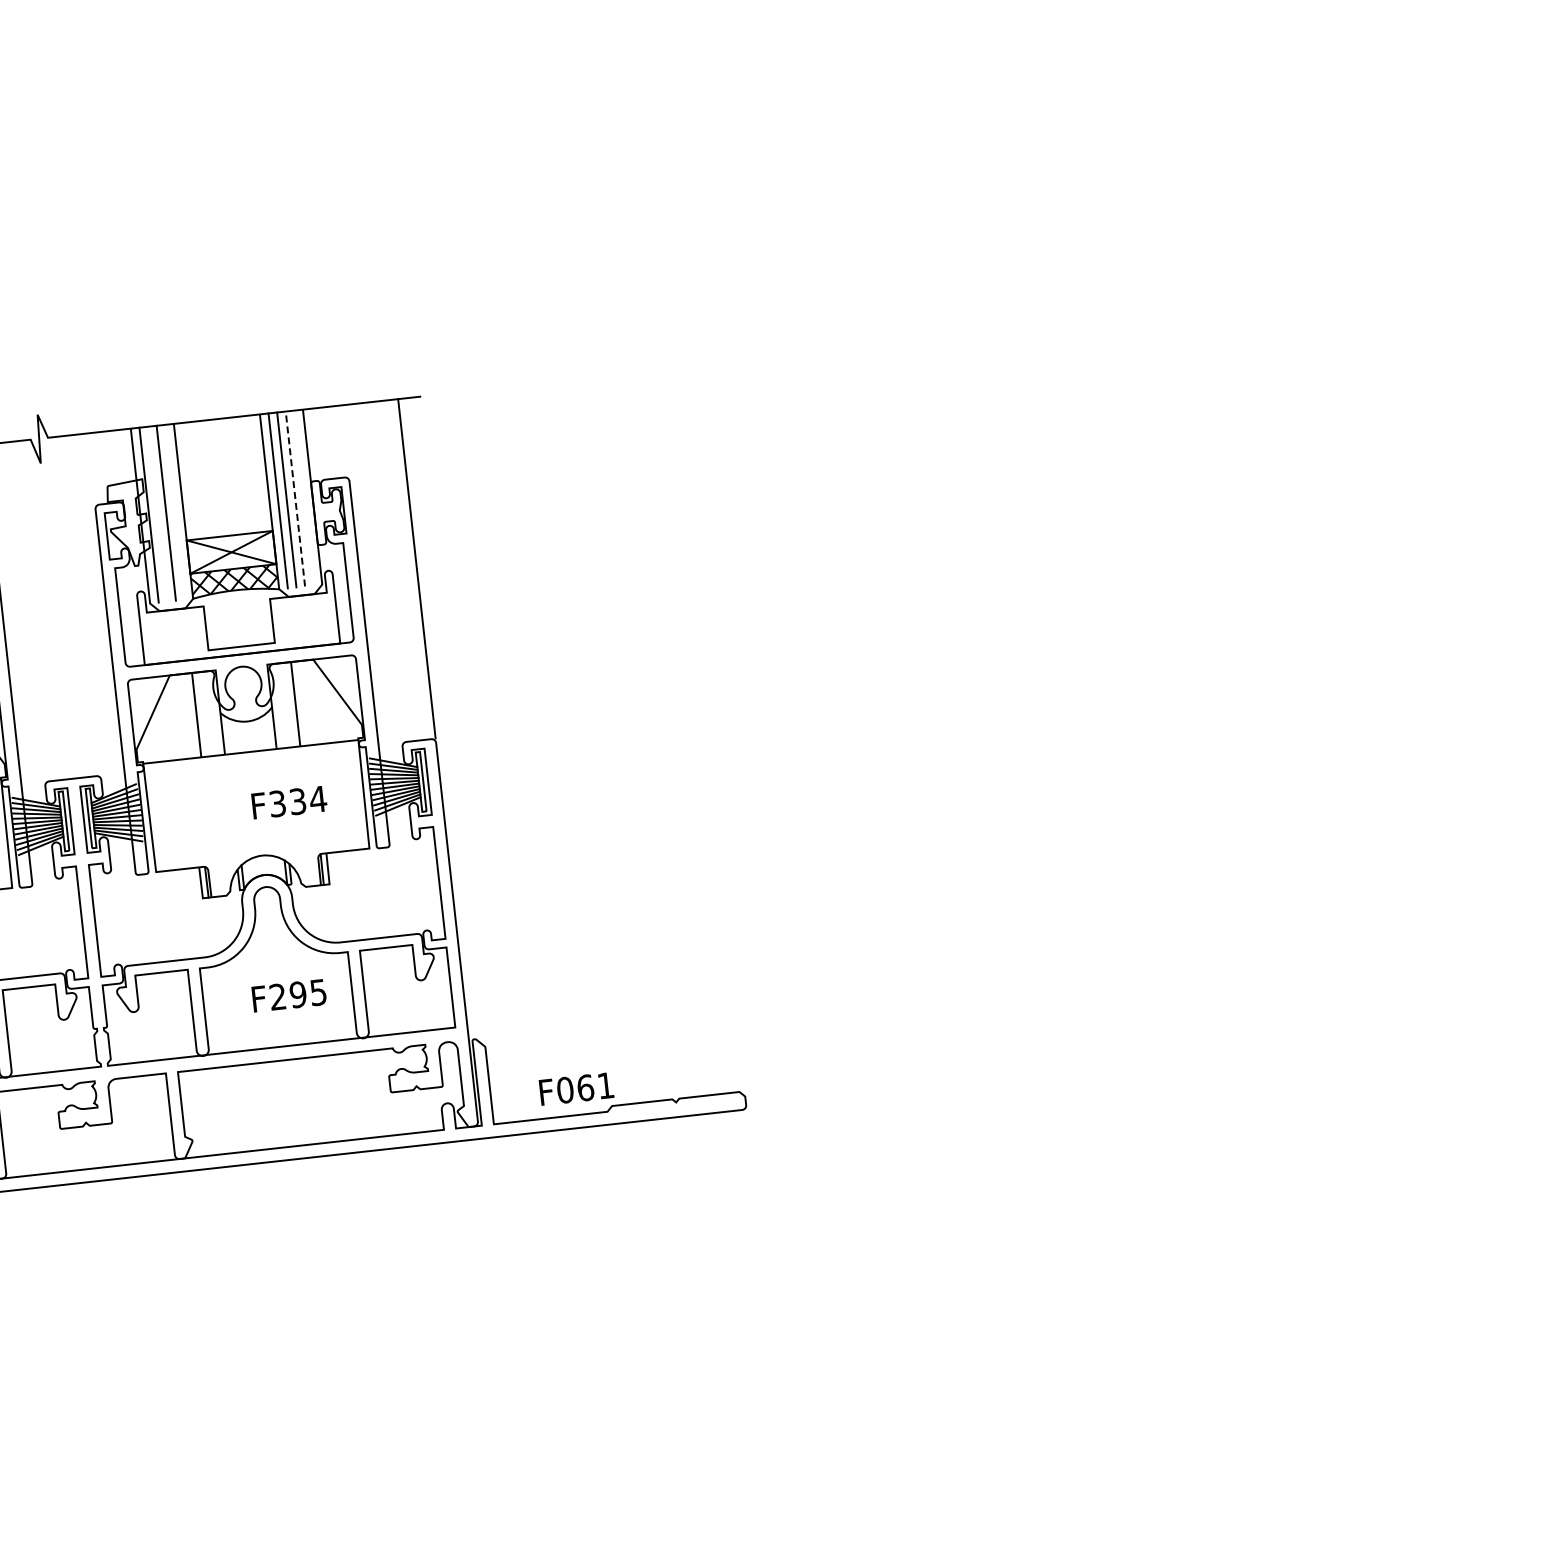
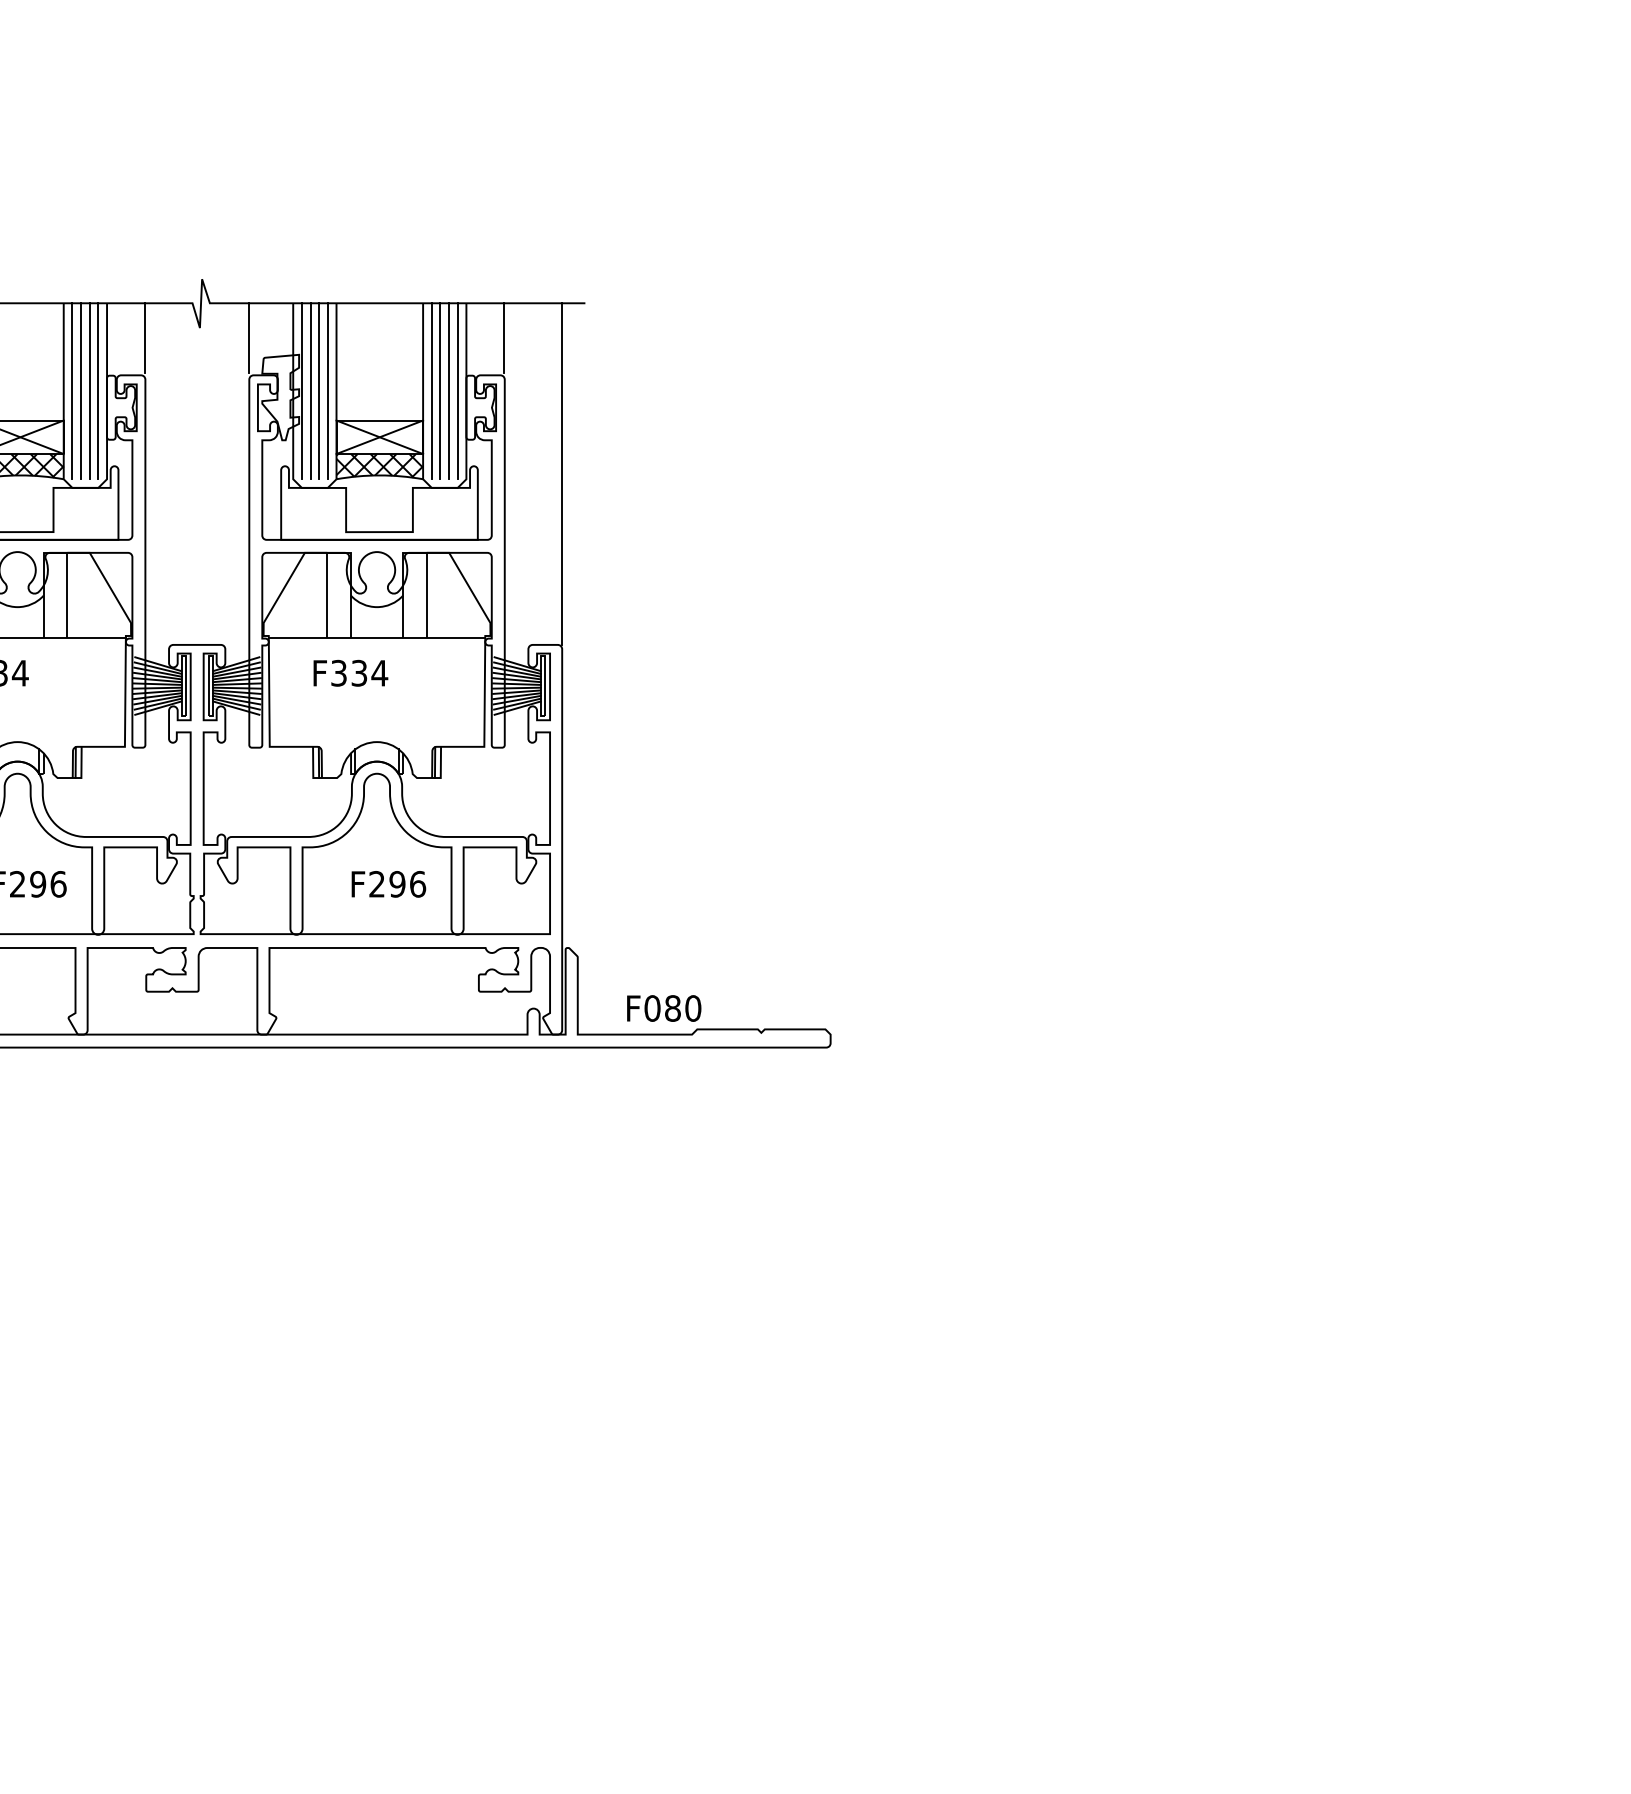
line: (344, 440) -> (504, 338), added
line: (90, 468) -> (248, 338), added
line: (303, 498) -> (457, 391), added
line: (295, 499) -> (449, 391), dashed -> solid
line: (174, 512) -> (327, 391), added
line: (157, 514) -> (310, 391), added
text: (289, 801) -> (350, 672), moved
text: (319, 992) -> (418, 884), F295 -> F296
text: (596, 1086) -> (683, 1008), F061 -> F080

